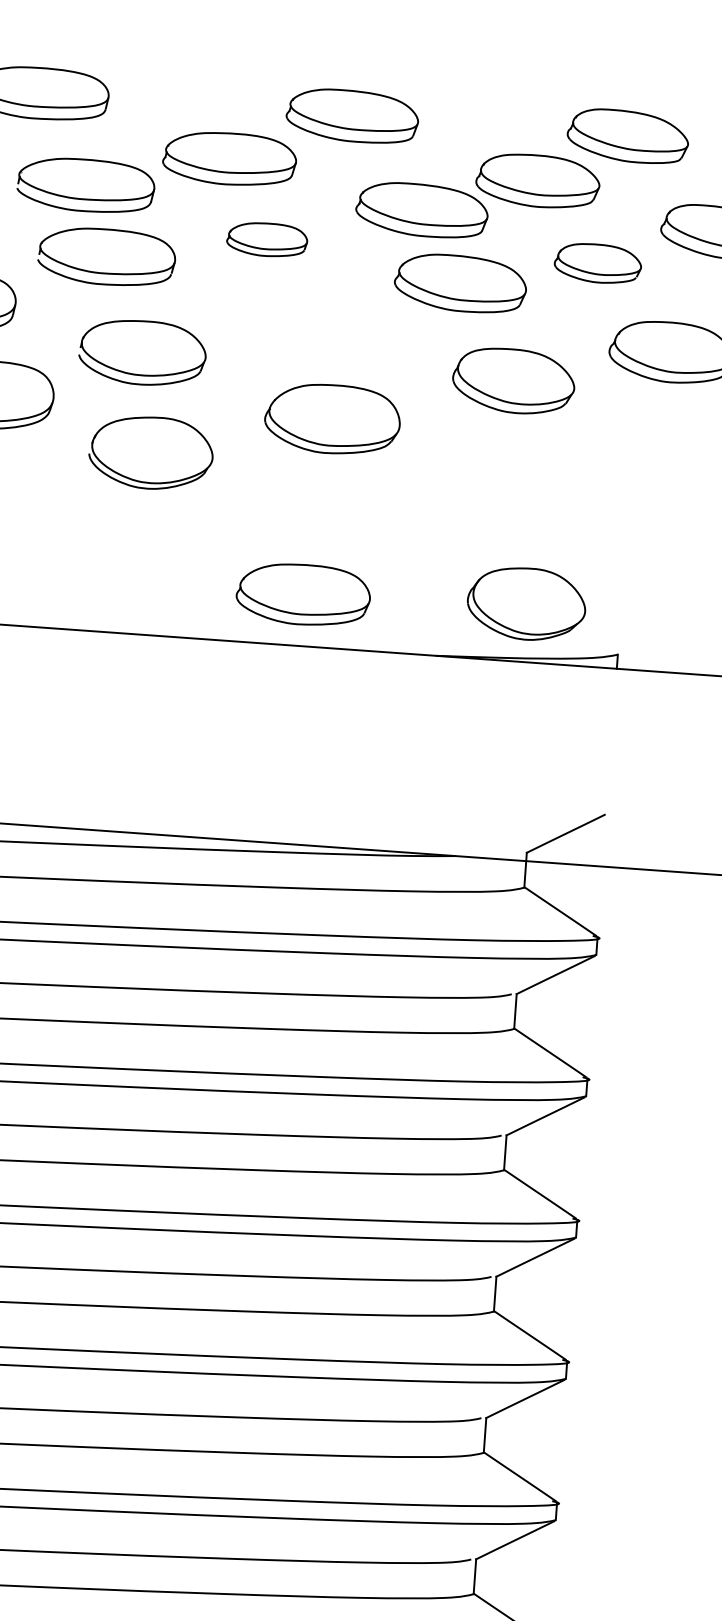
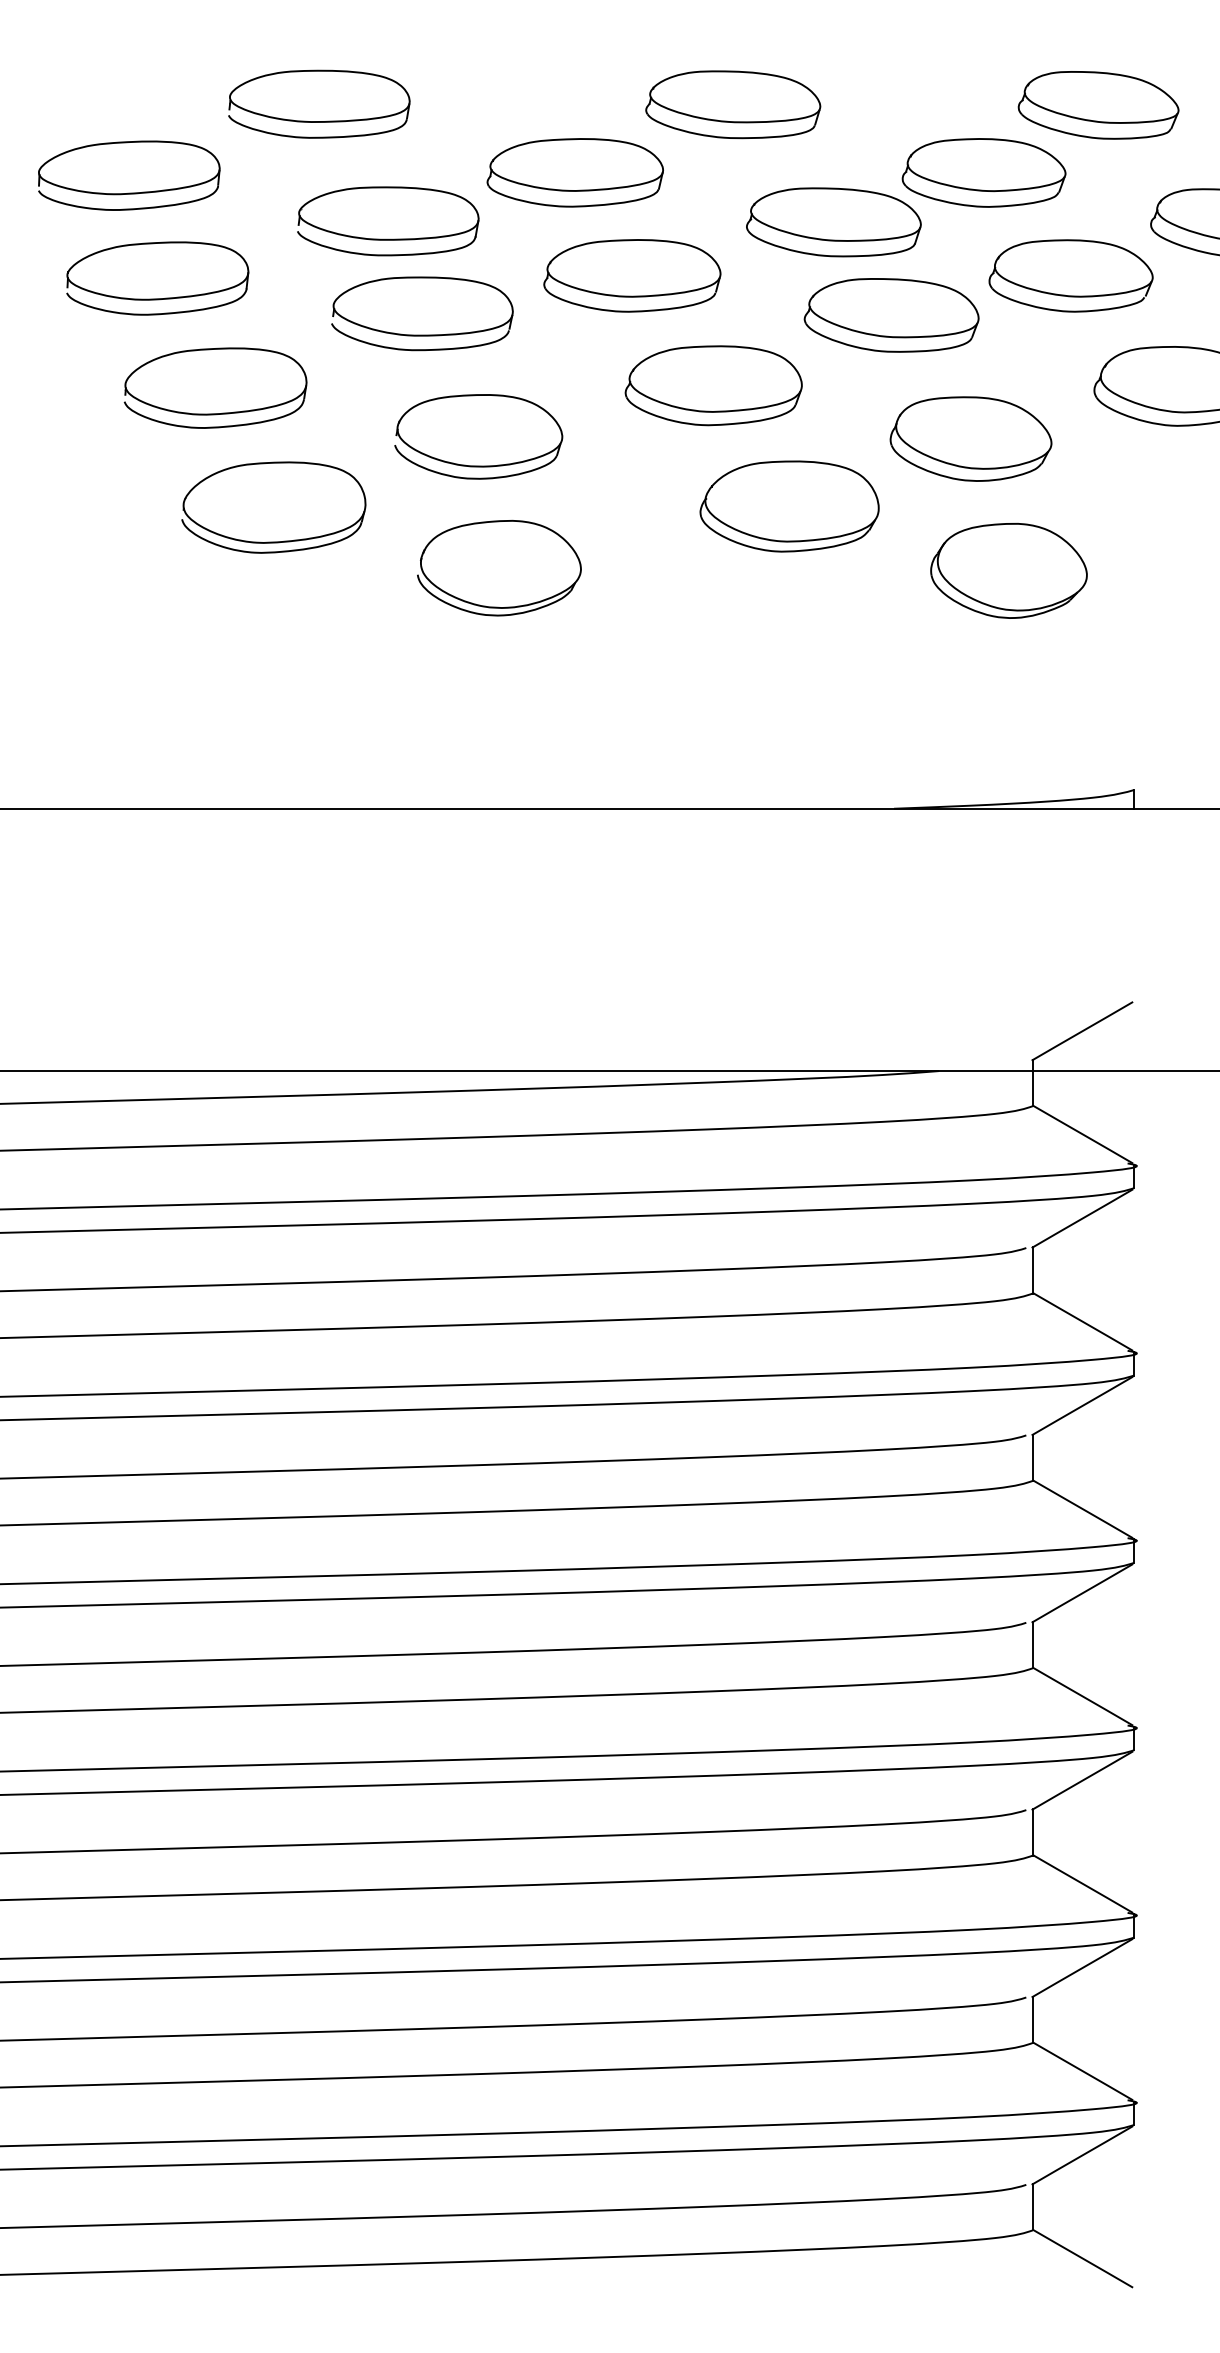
part: (267, 239) -> (632, 275), size x1.67
part: (597, 263) -> (1070, 275), size x1.43
part: (332, 419) -> (789, 506), moved
part: (303, 594) -> (713, 385), moved
part: (526, 603) -> (1008, 570), moved

